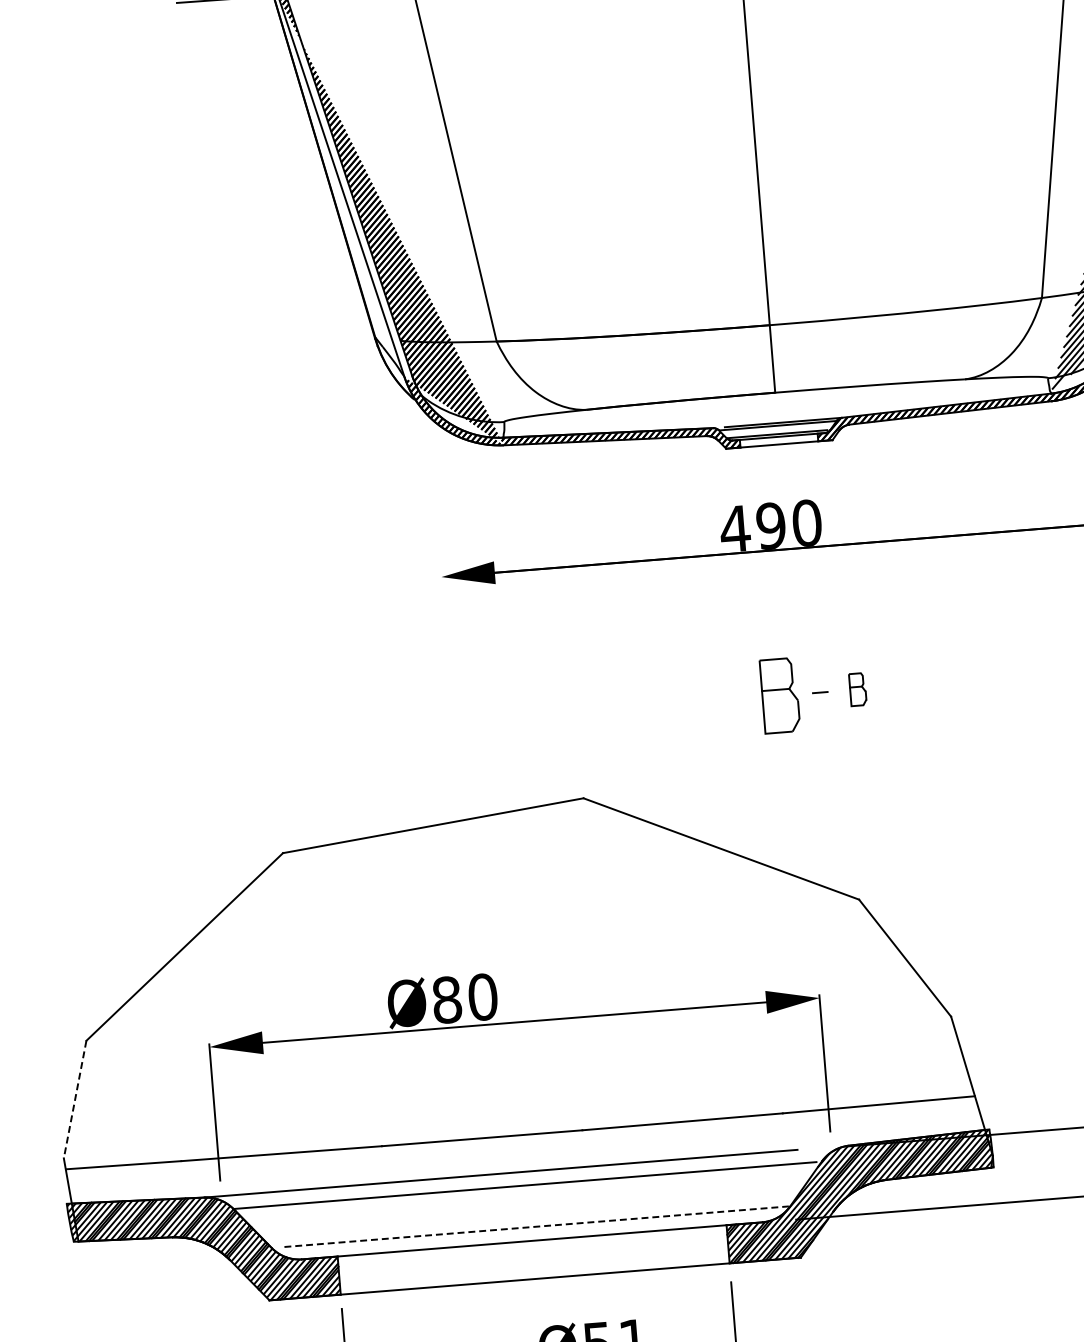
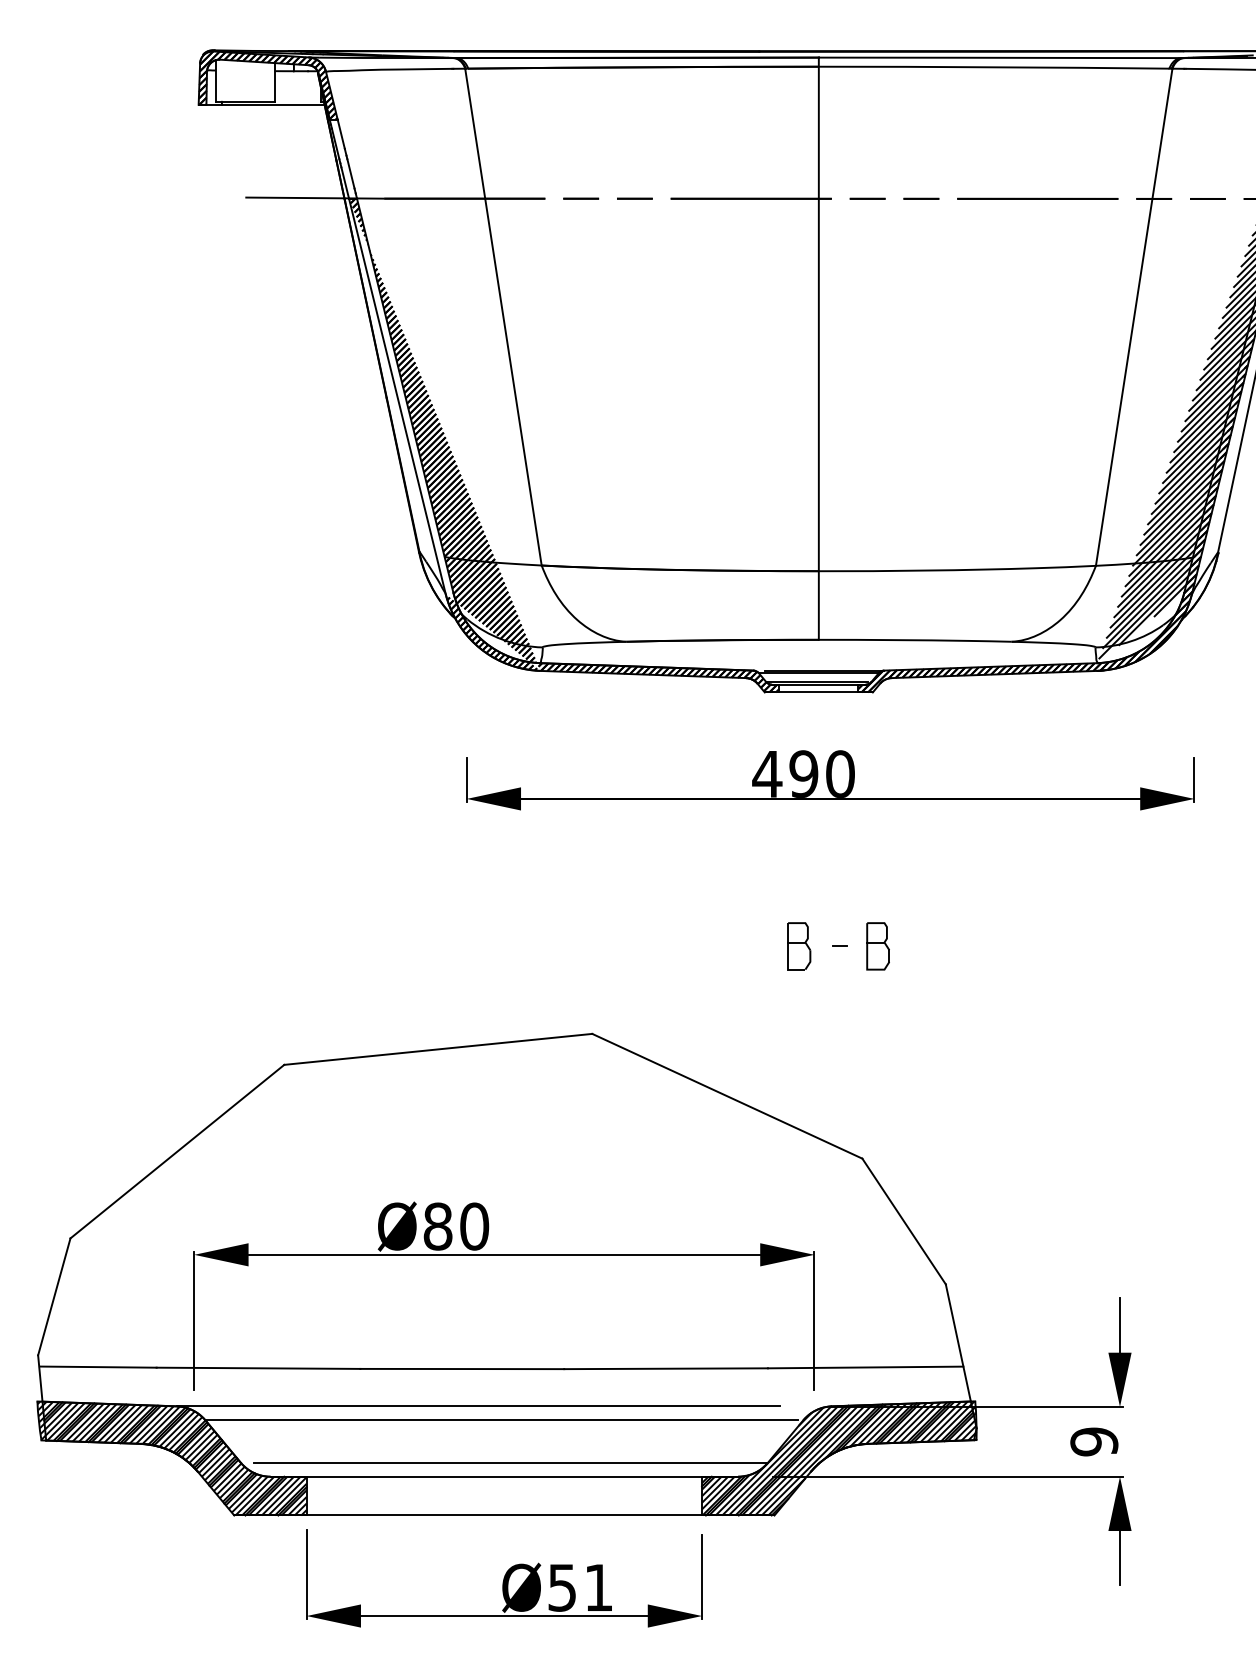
line: (439, 557) -> (466, 779), added
part: (857, 689) -> (877, 946), size x1.43
part: (780, 695) -> (799, 946), size x0.62
line: (75, 1099) -> (54, 1296), dashed -> solid
line: (537, 1226) -> (510, 1462), dashed -> solid

